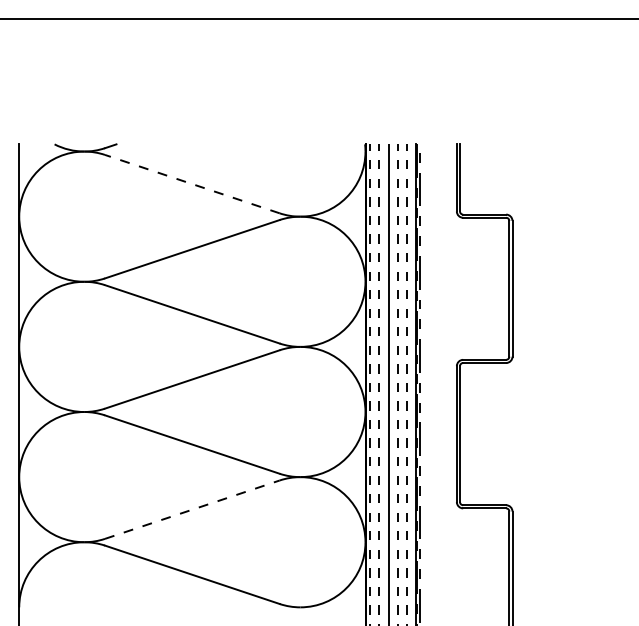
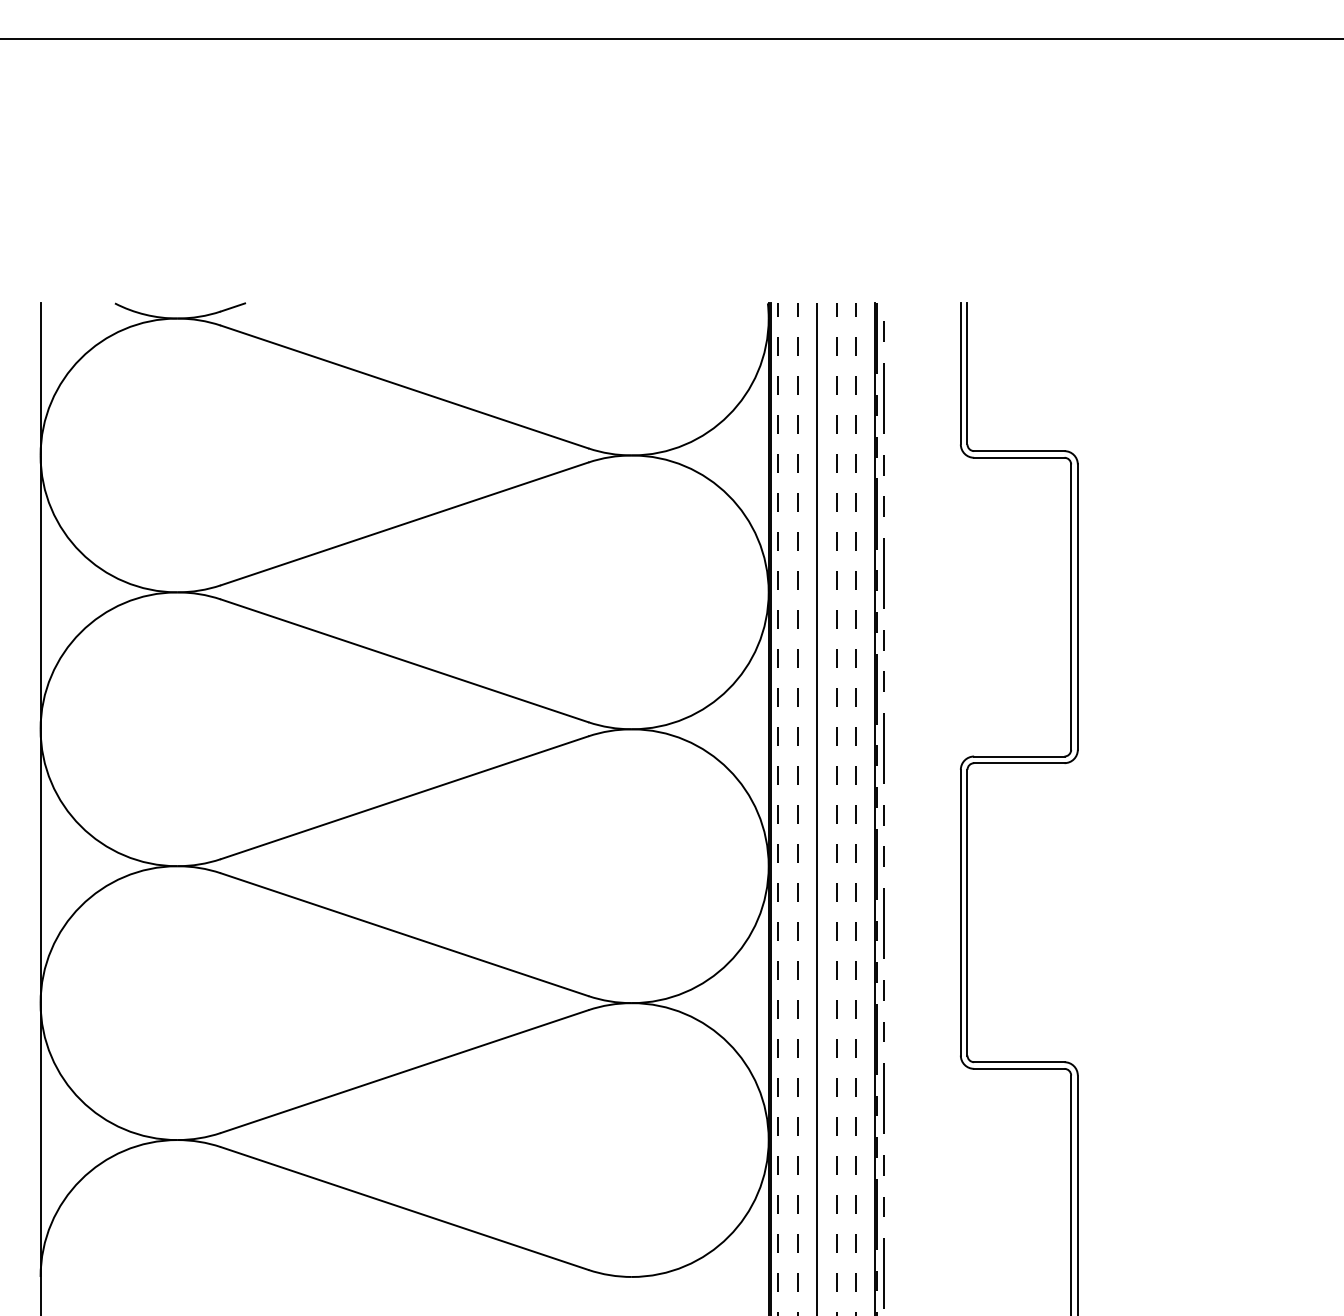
line: (191, 183) -> (402, 385), dashed -> solid
line: (192, 509) -> (404, 1071), dashed -> solid

